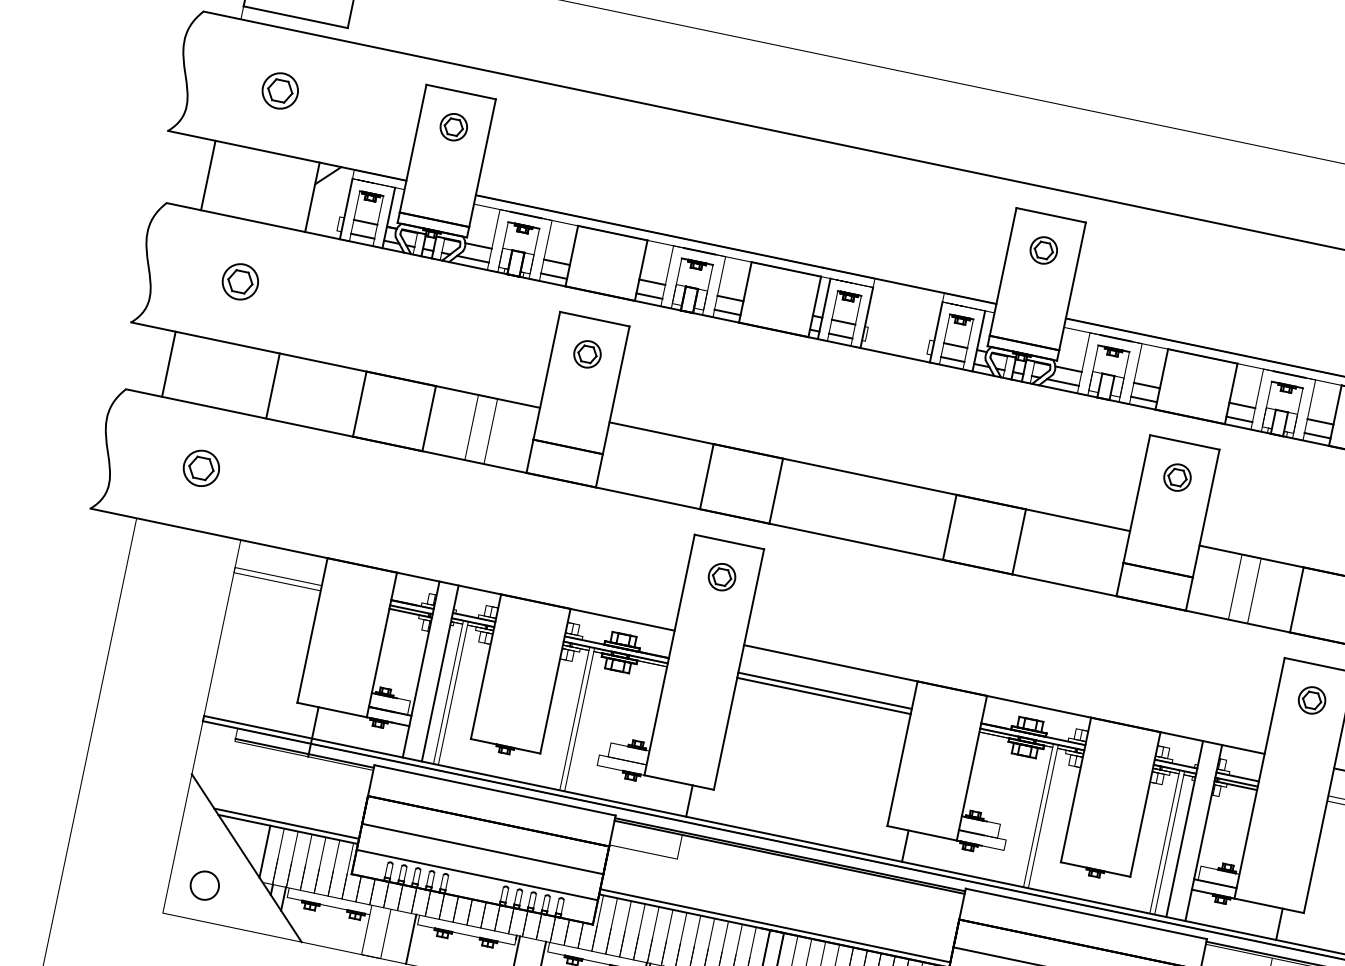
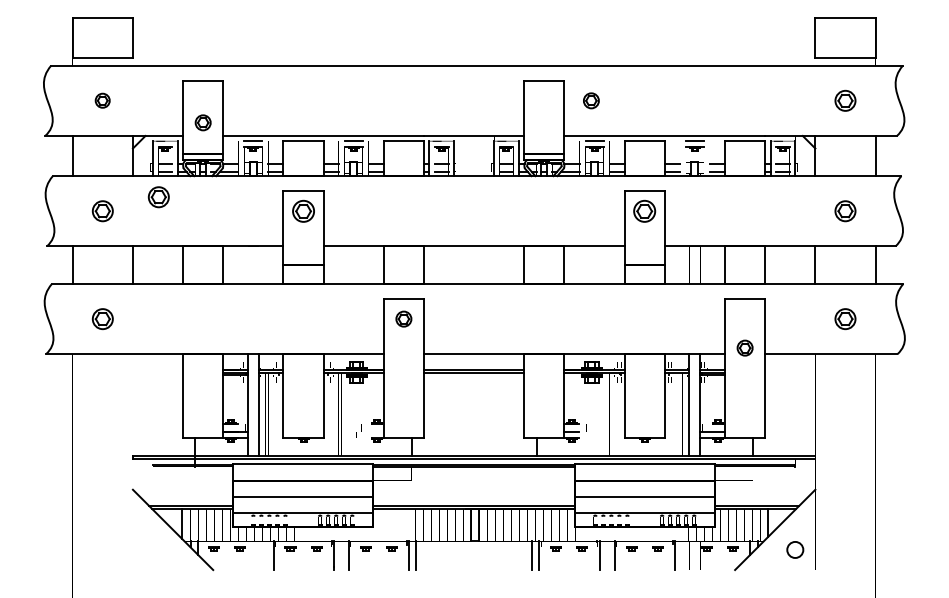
part: (279, 90) -> (102, 100), size x0.7
part: (452, 126) -> (202, 122), moved
part: (1044, 249) -> (591, 100), moved
part: (341, 278) -> (158, 197), added
part: (587, 353) -> (303, 210), size x1.4
part: (1177, 476) -> (644, 210), size x1.4
part: (1311, 699) -> (744, 347), moved
circle: (204, 884) -> (152, 549), removed

